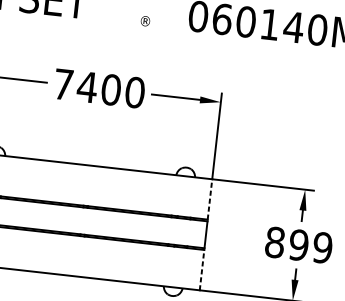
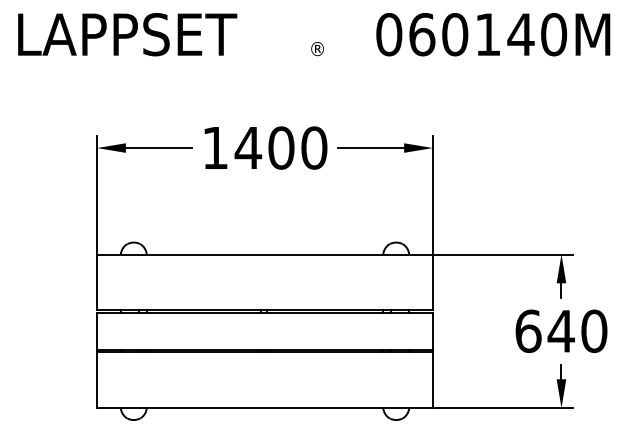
text: (63, 84) -> (215, 147), 7400 -> 1400
line: (209, 199) -> (432, 282), dashed -> solid
text: (299, 244) -> (561, 330), 899 -> 640
line: (201, 270) -> (432, 380), dashed -> solid

